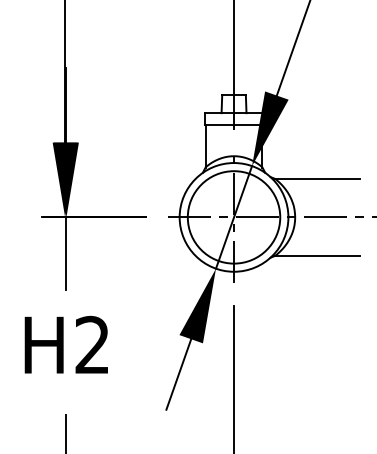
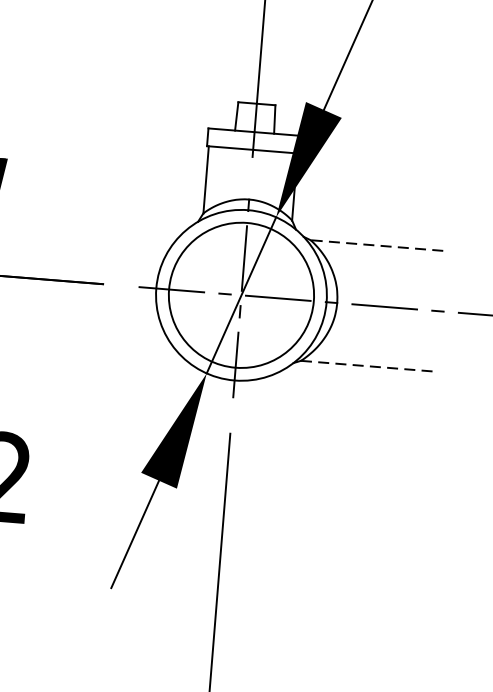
line: (316, 178) -> (375, 244), solid -> dashed
line: (317, 255) -> (367, 365), solid -> dashed

